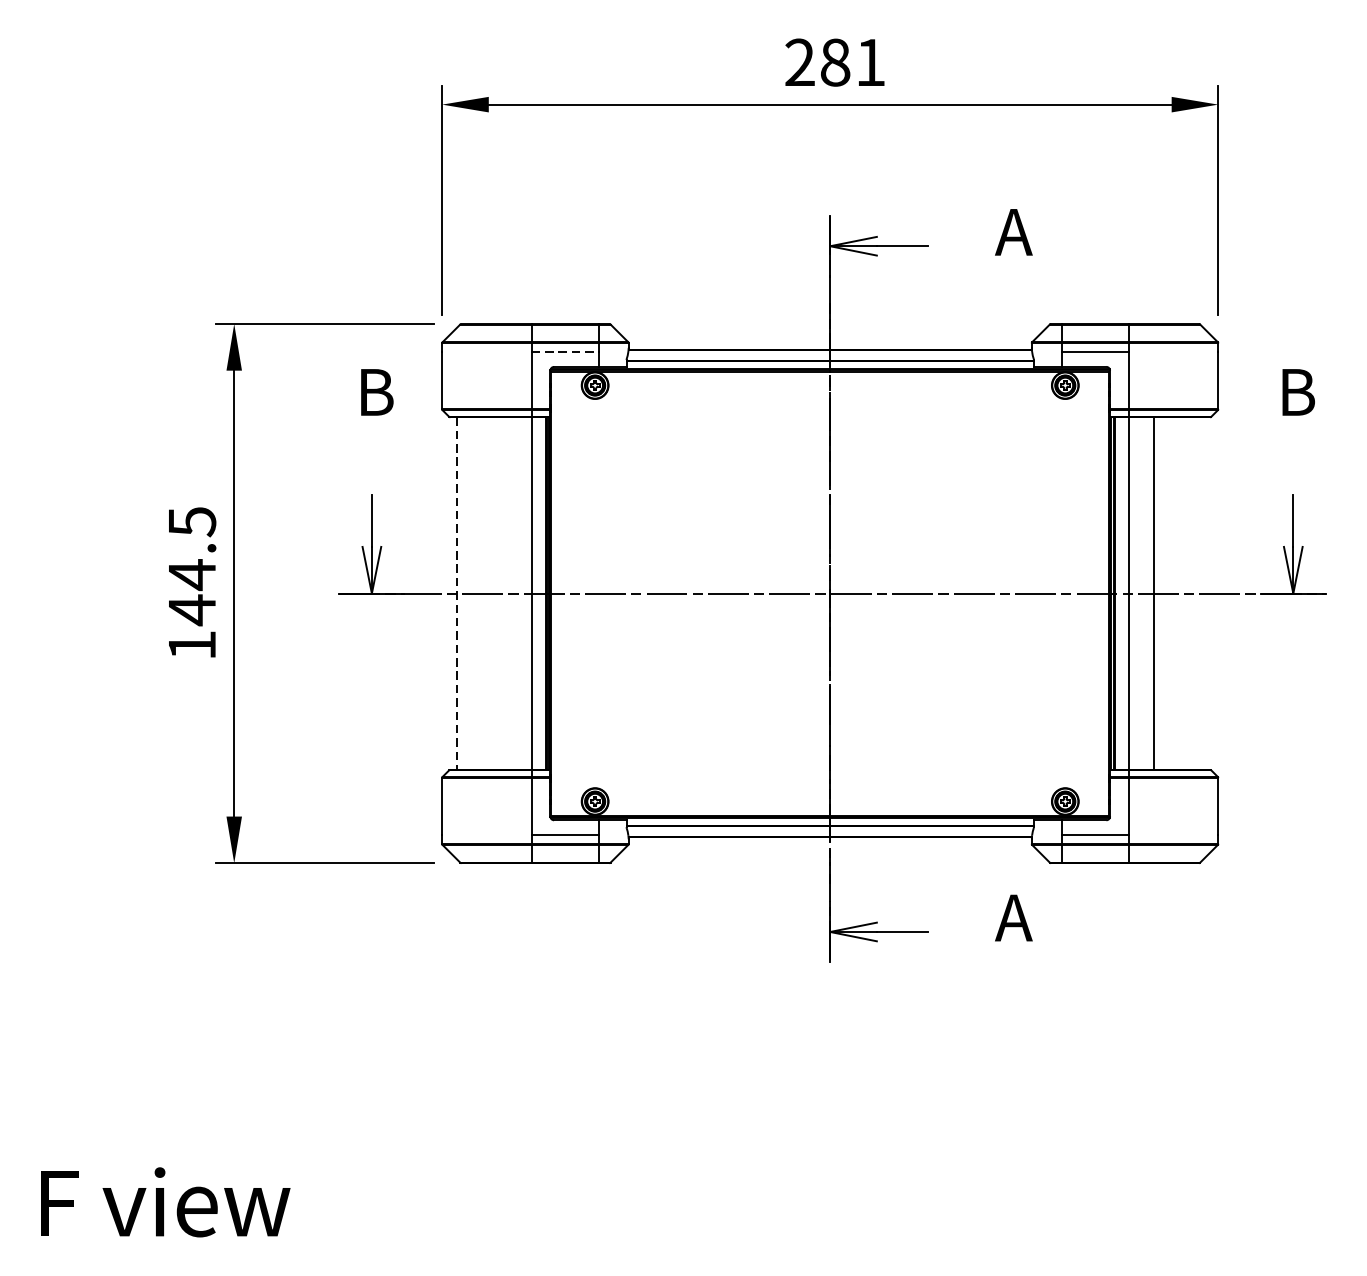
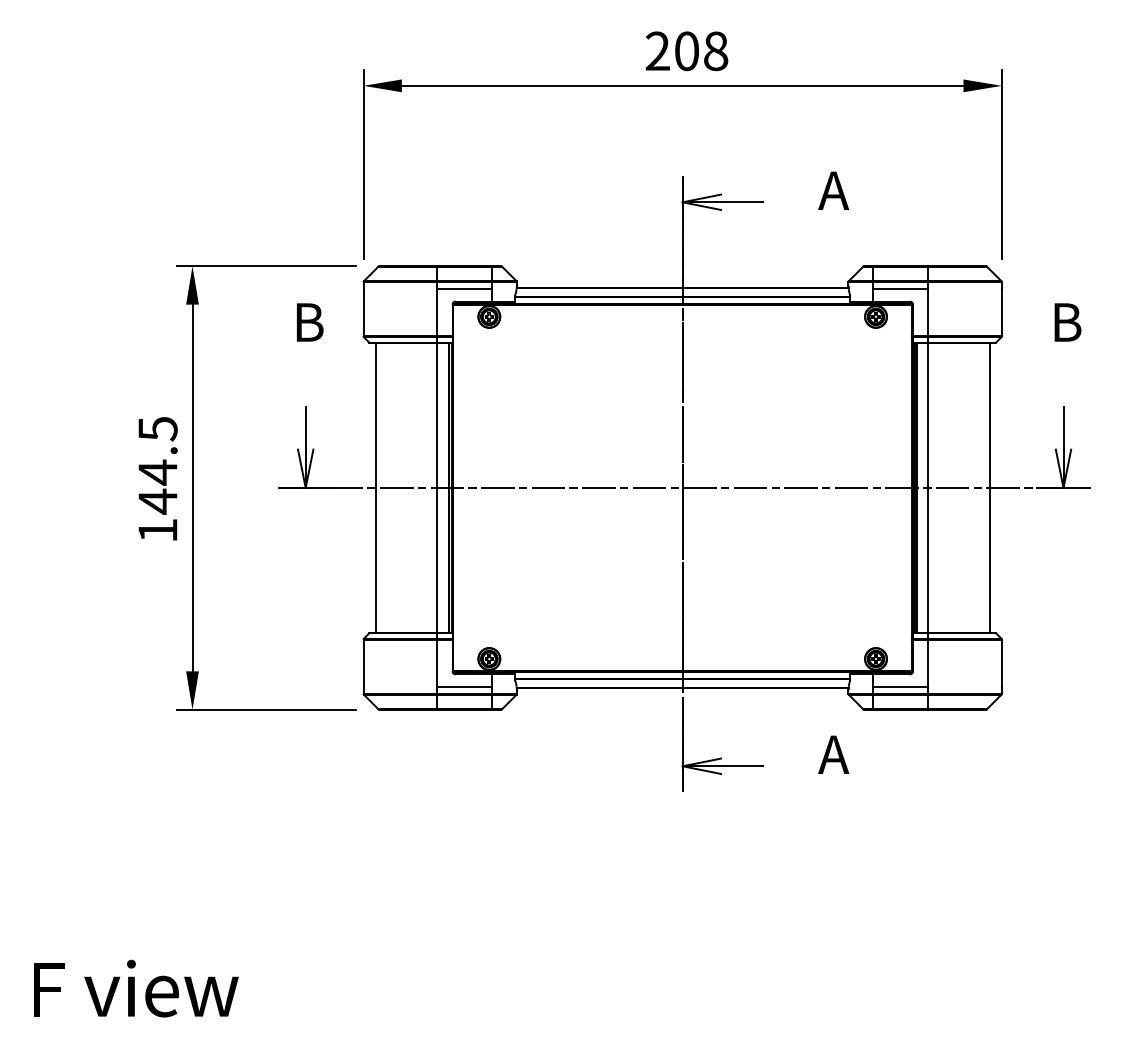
text: (853, 62) -> (701, 51), 281 -> 208
line: (564, 352) -> (464, 289), dashed -> solid
line: (1153, 593) -> (989, 487), moved
line: (456, 594) -> (375, 488), dashed -> solid

